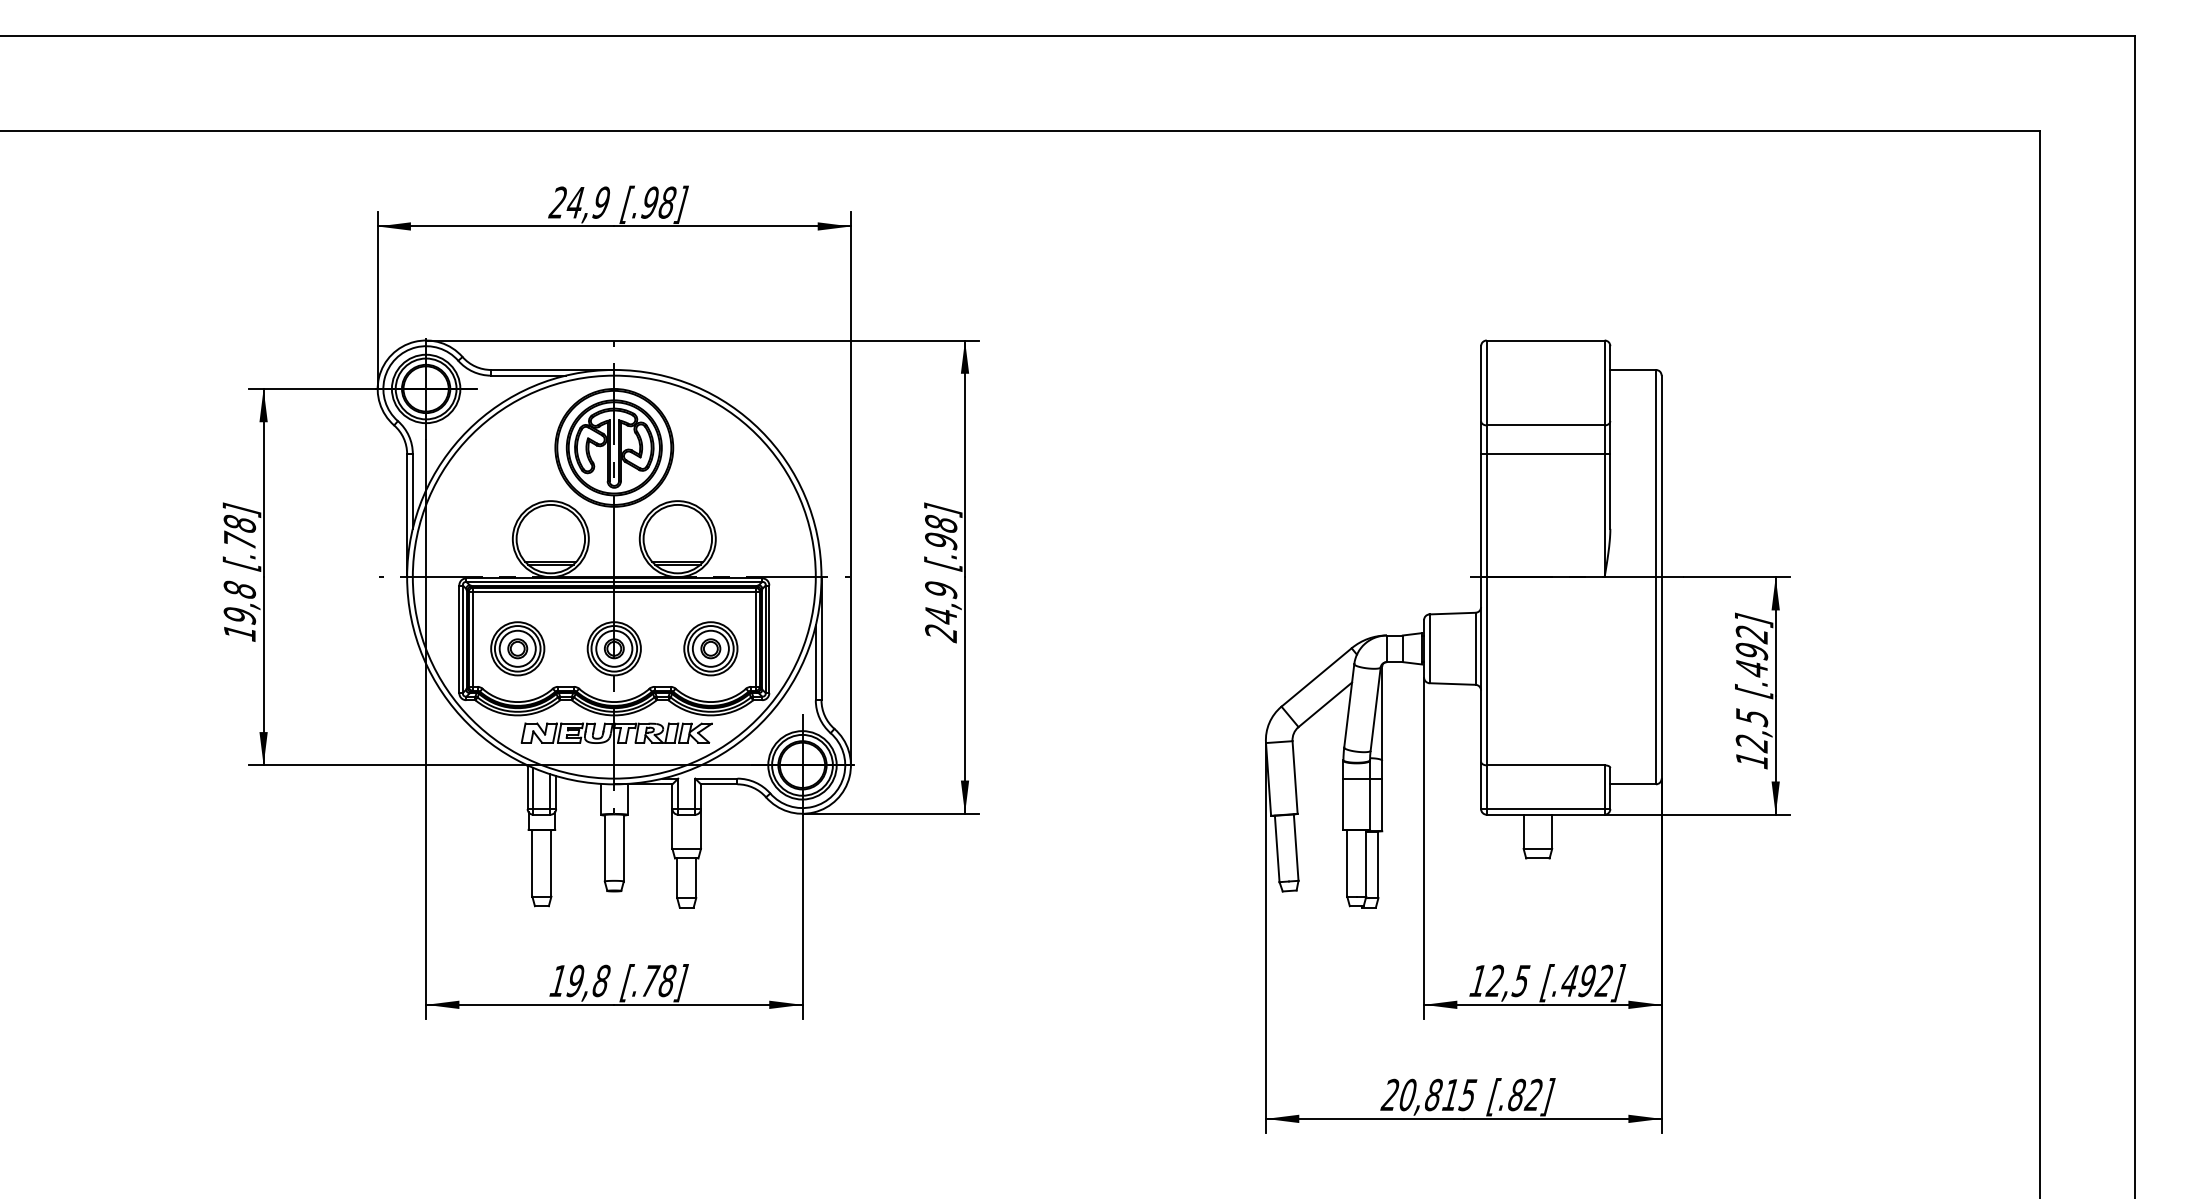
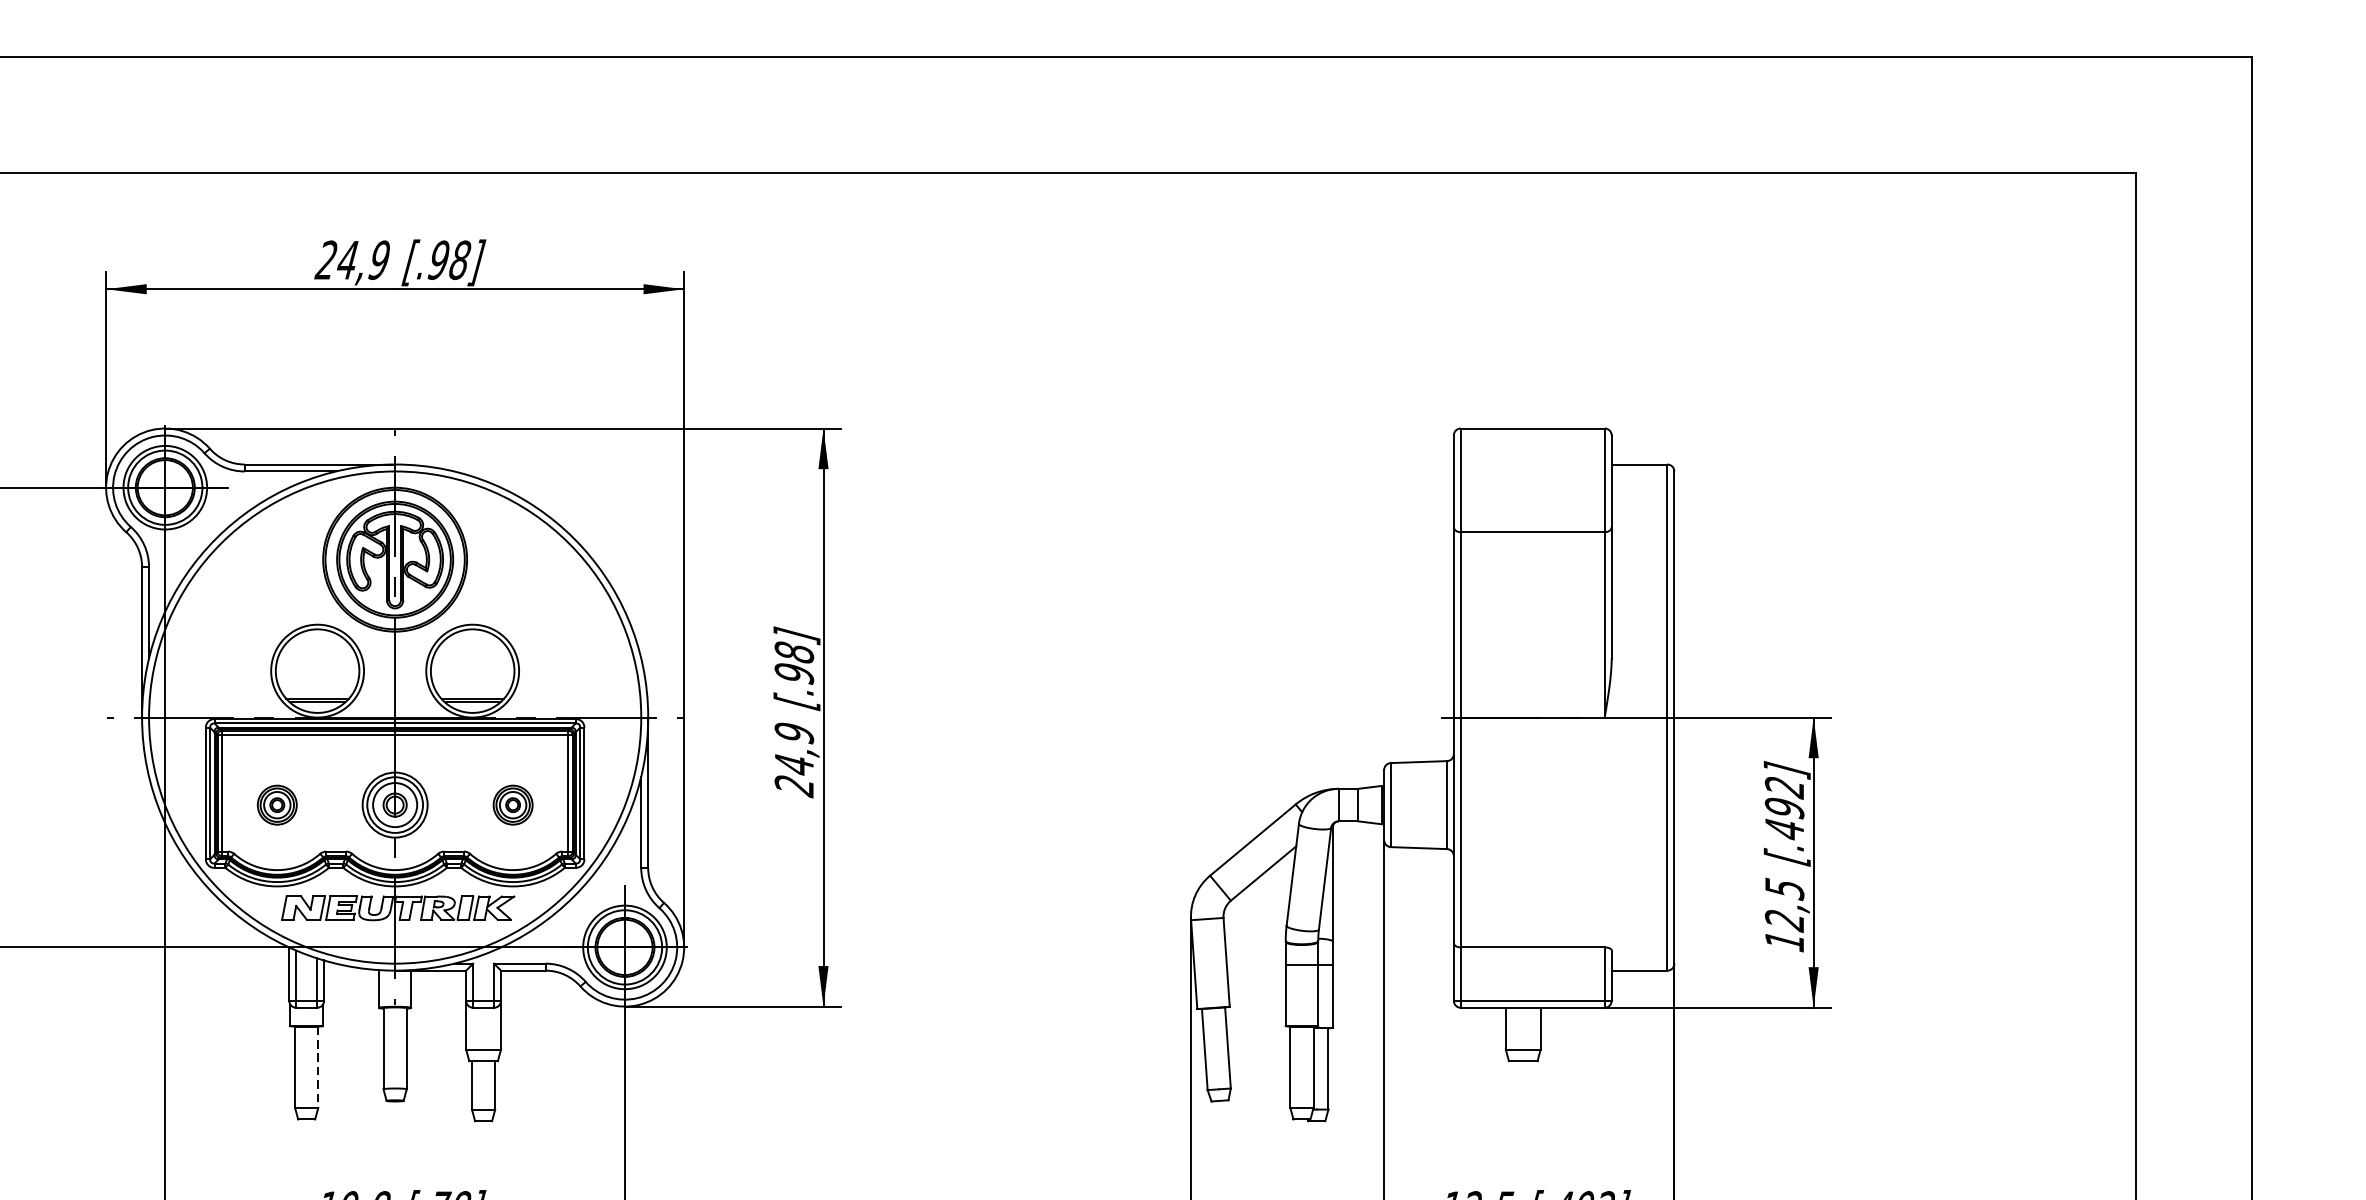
line: (1545, 454) -> (1532, 567), removed
part: (517, 648) -> (276, 804), size x0.6
part: (710, 648) -> (512, 804), size x0.6
line: (551, 863) -> (318, 1067), solid -> dashed

